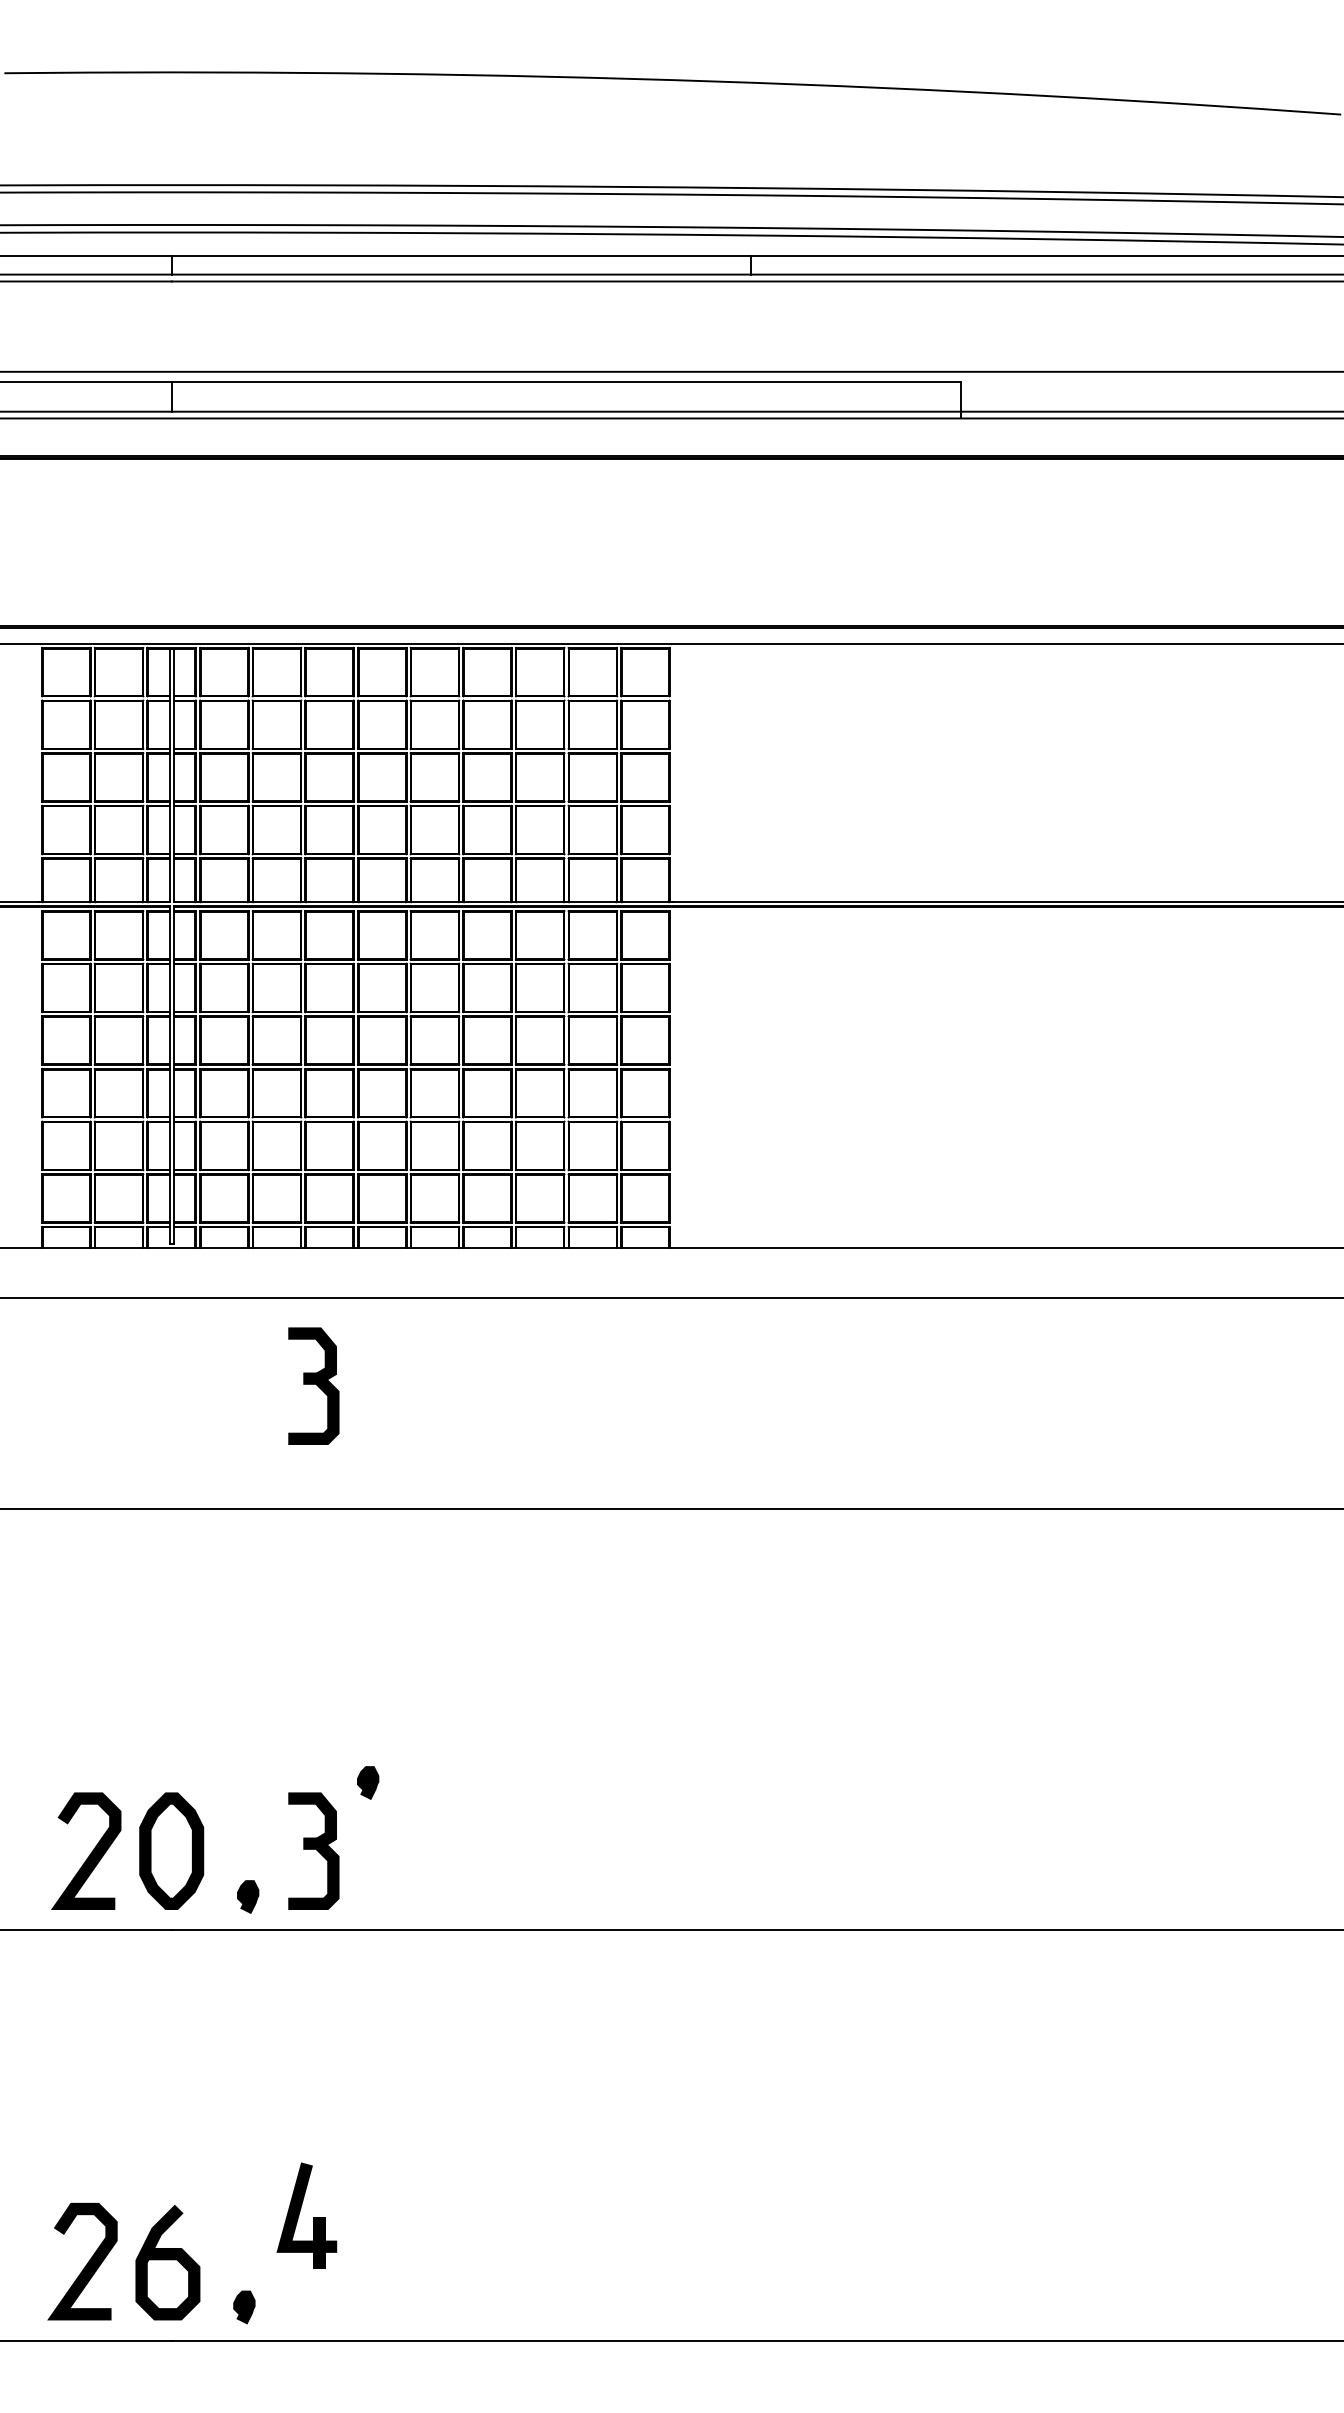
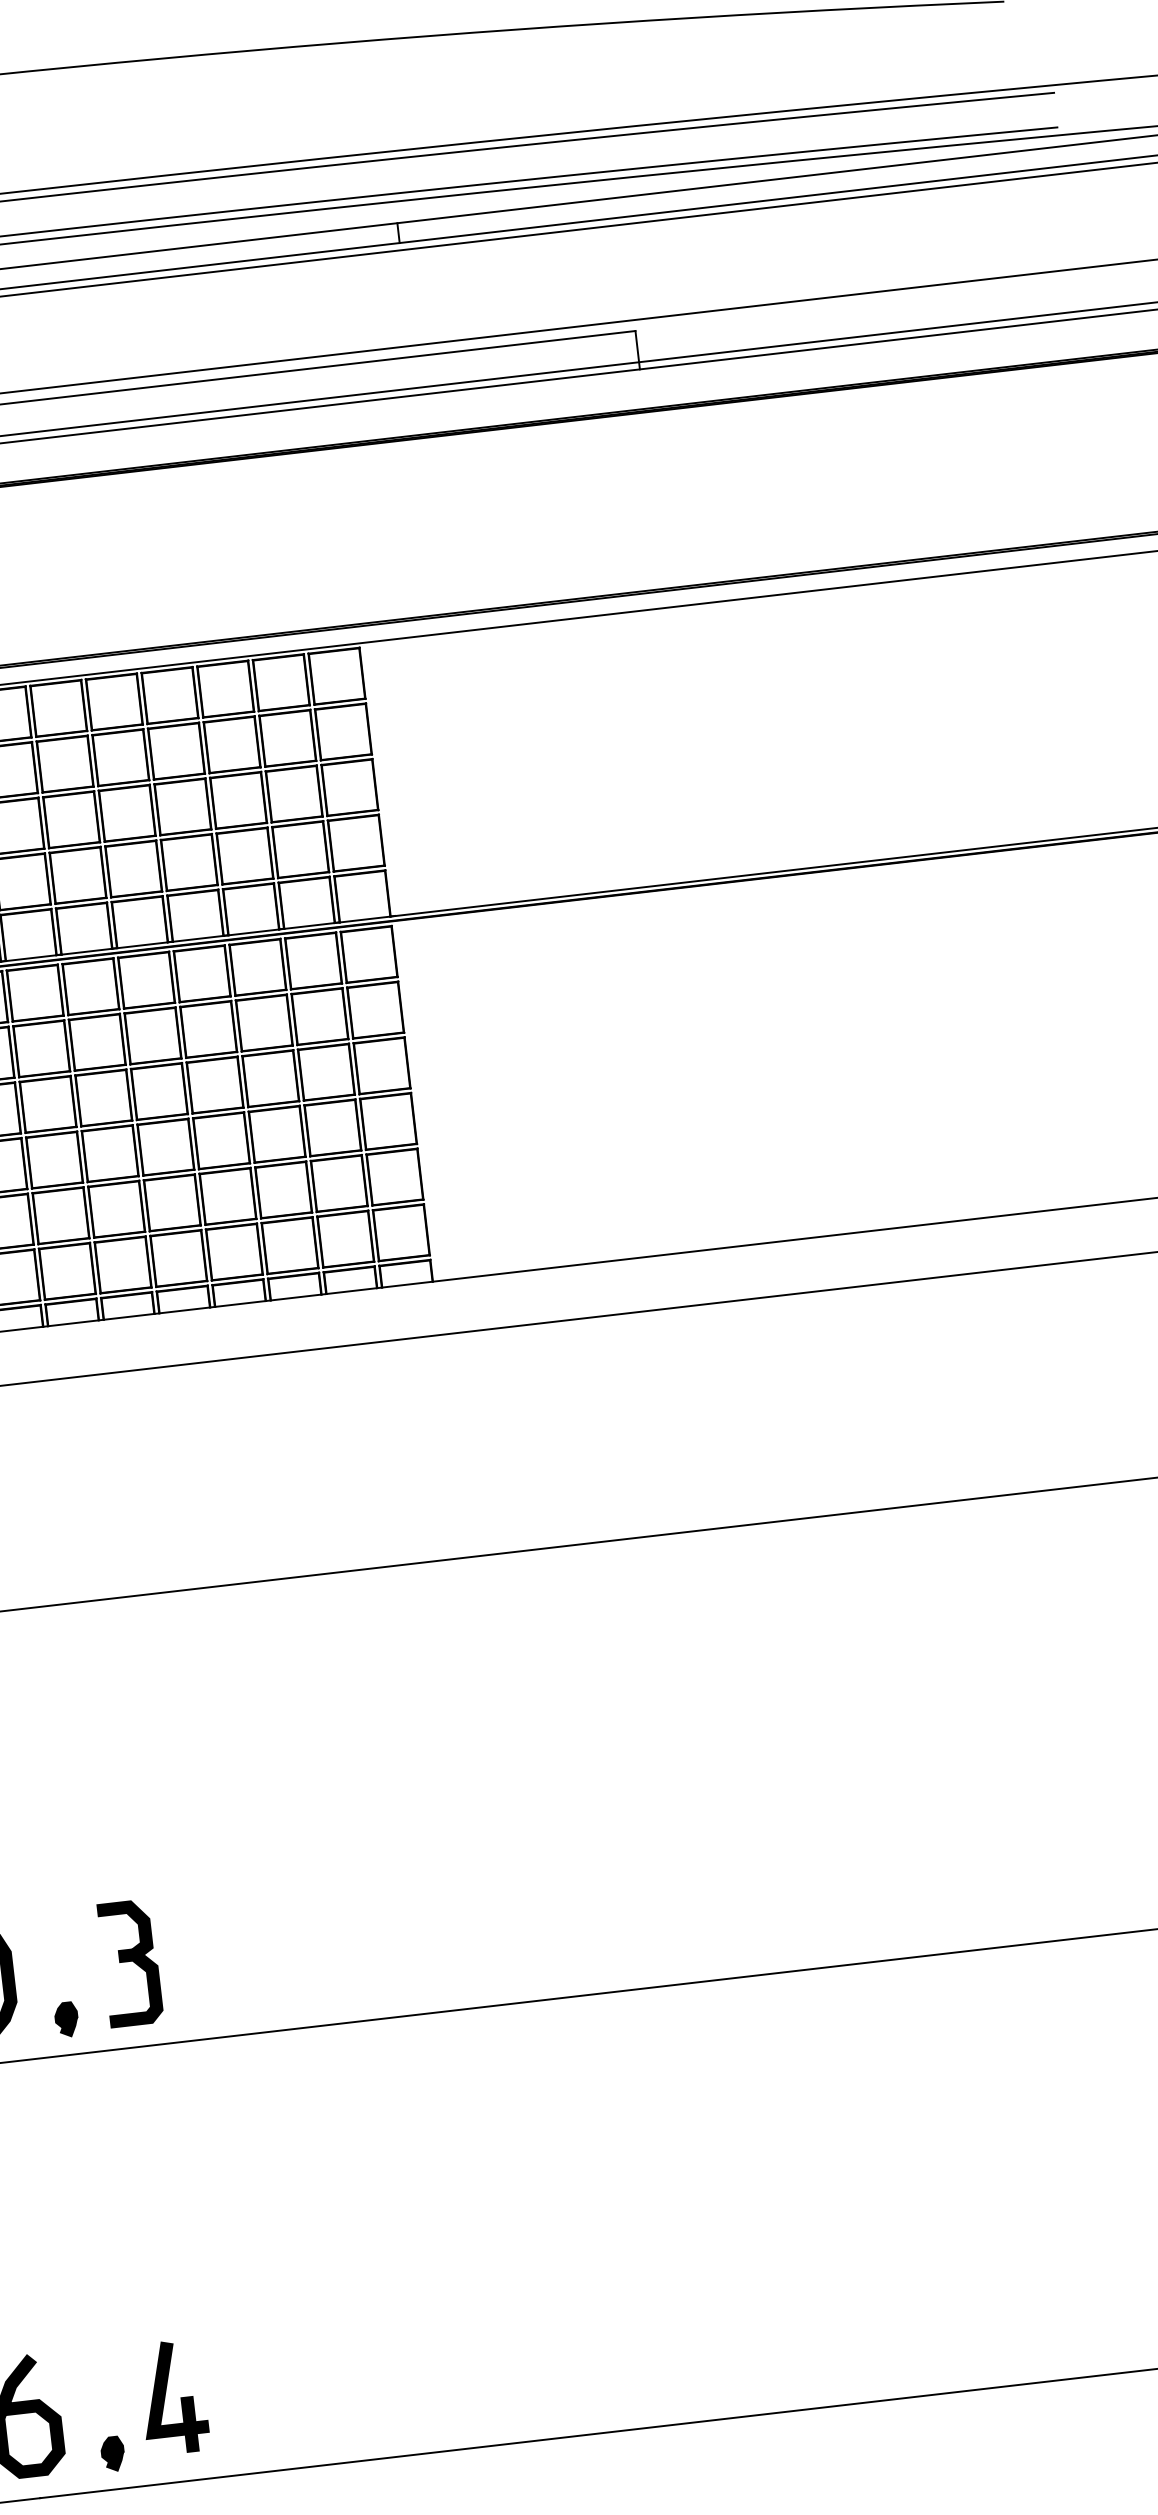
part: (313, 1385) -> (73, 1471), removed
part: (368, 1782) -> (179, 1884), removed
part: (300, 2212) -> (166, 2394), moved

